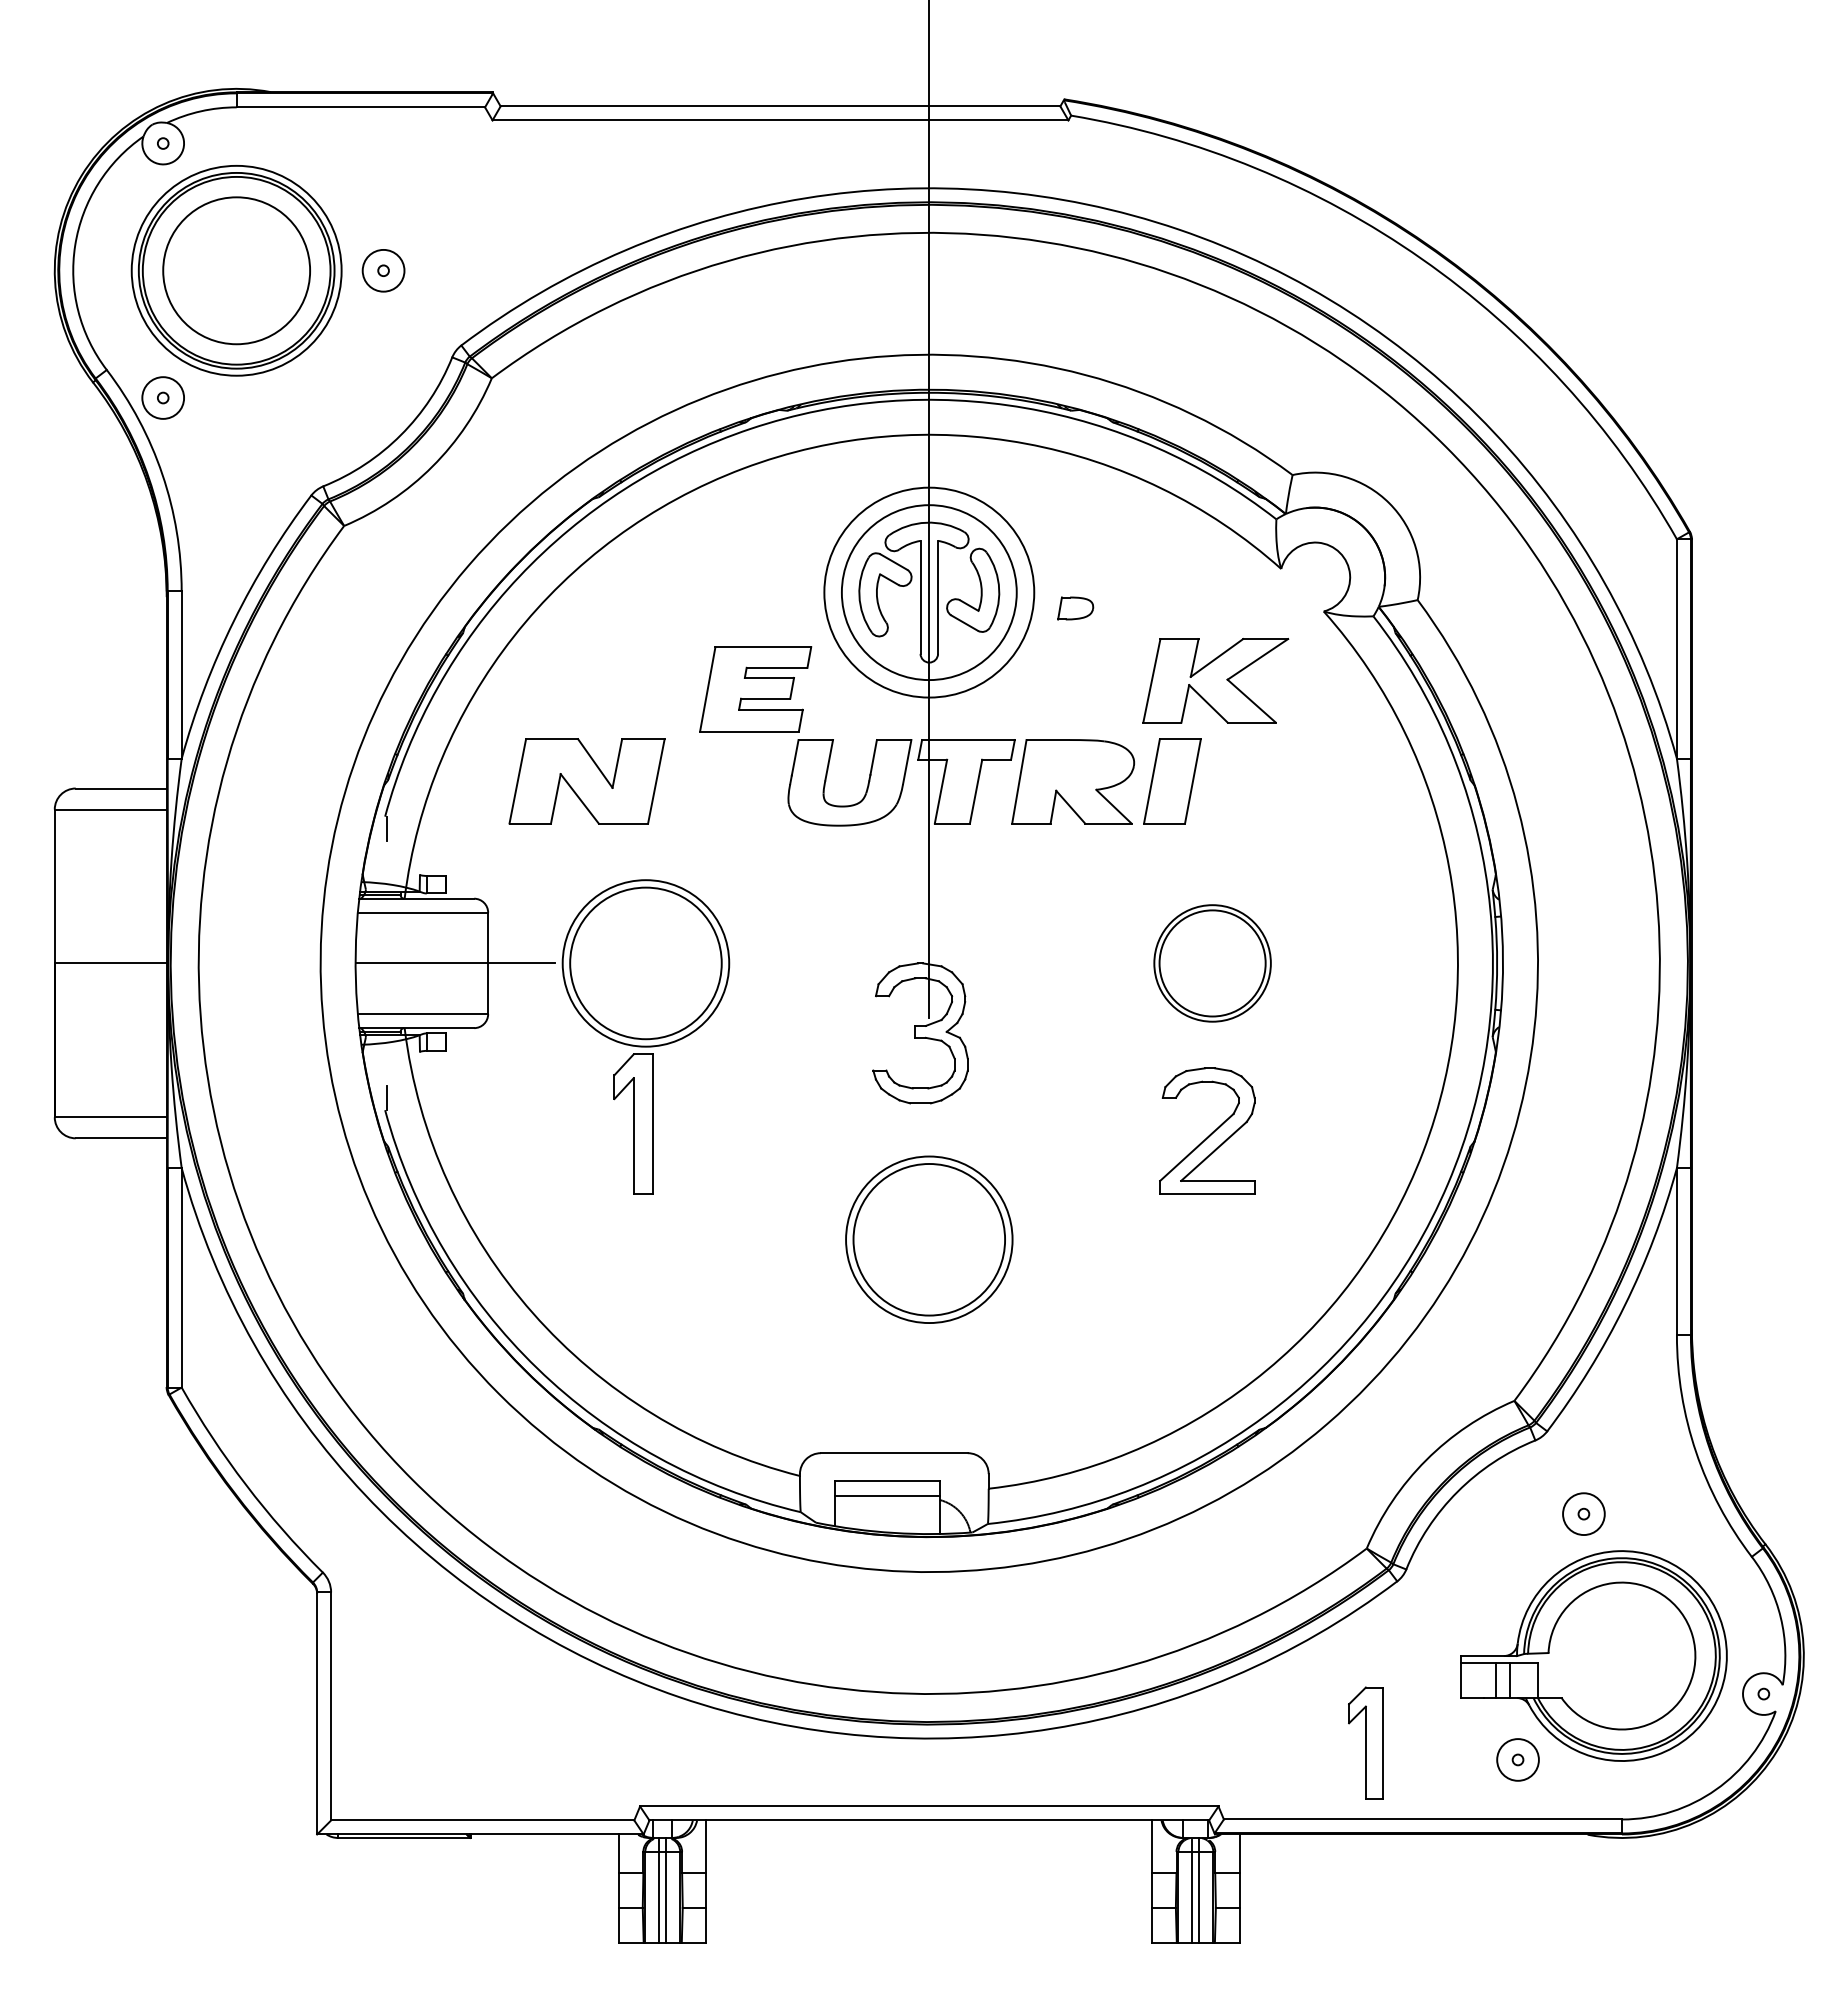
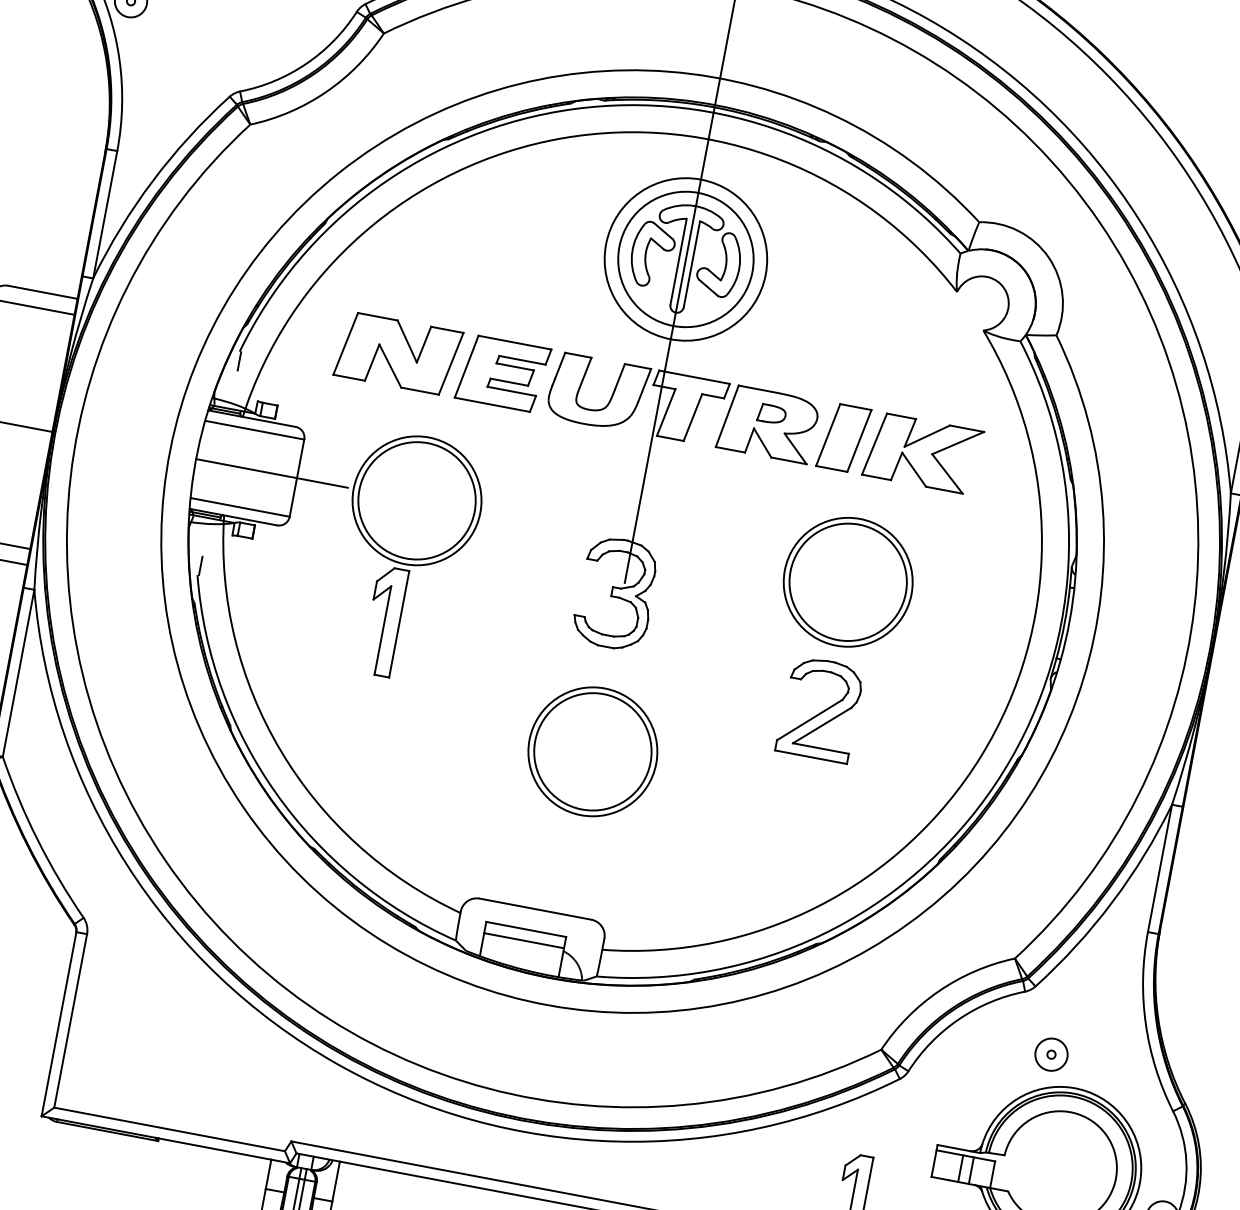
part: (1075, 608) -> (771, 414), moved
part: (1215, 680) -> (922, 453), moved
part: (755, 689) -> (502, 373), moved
part: (1212, 963) -> (848, 582), size x1.43

